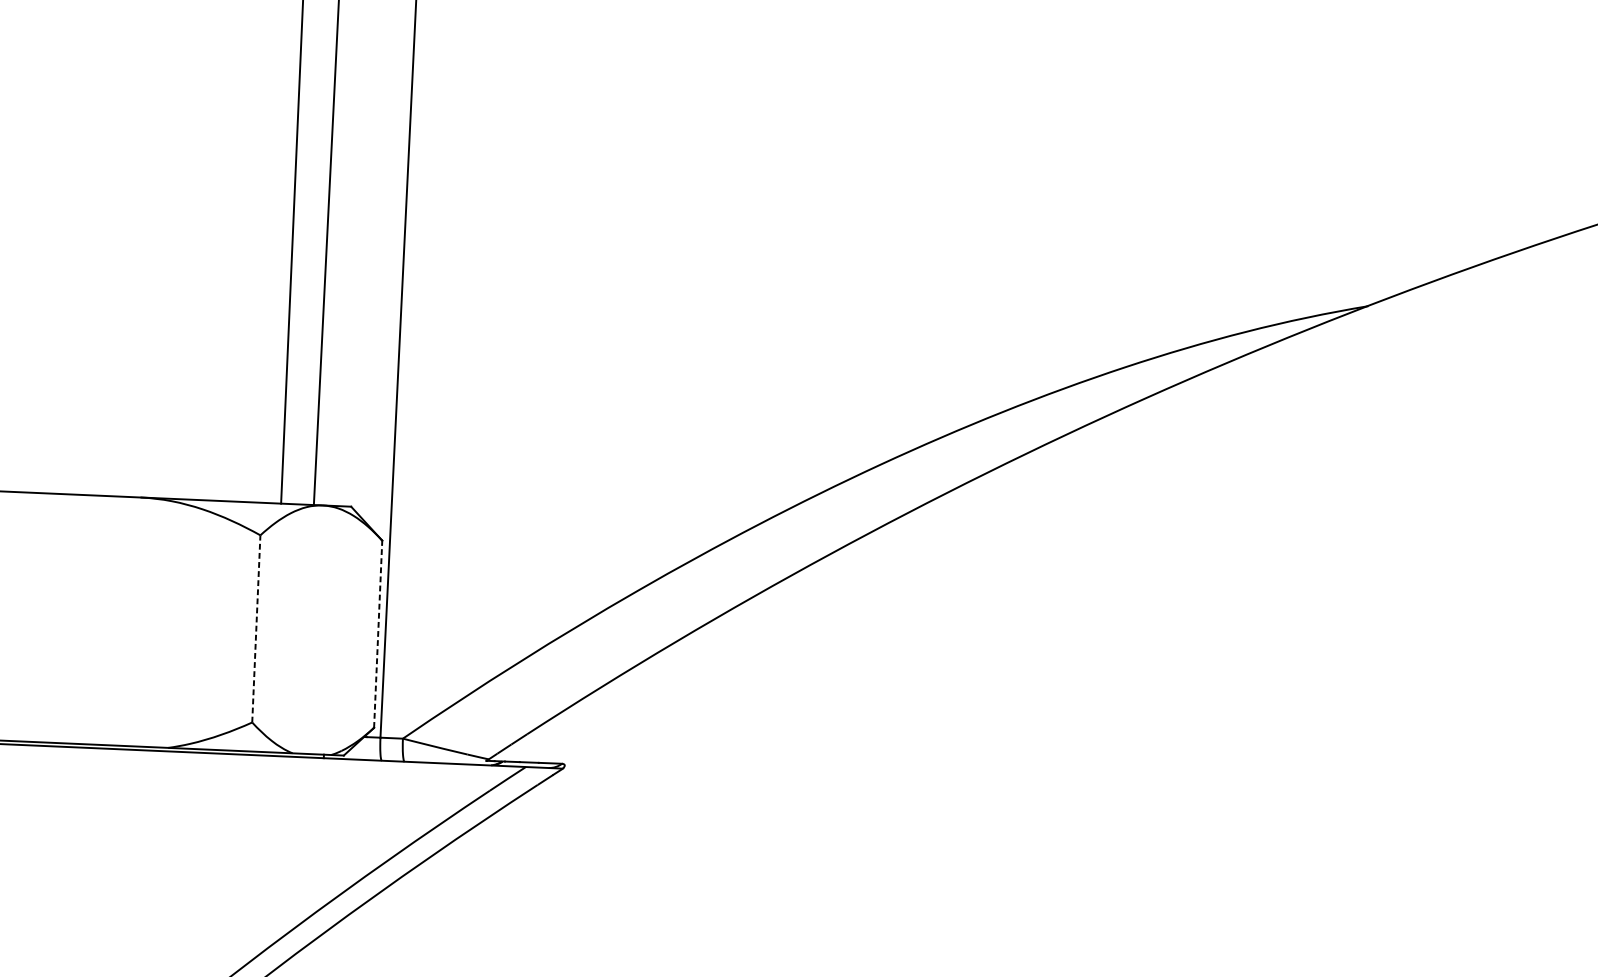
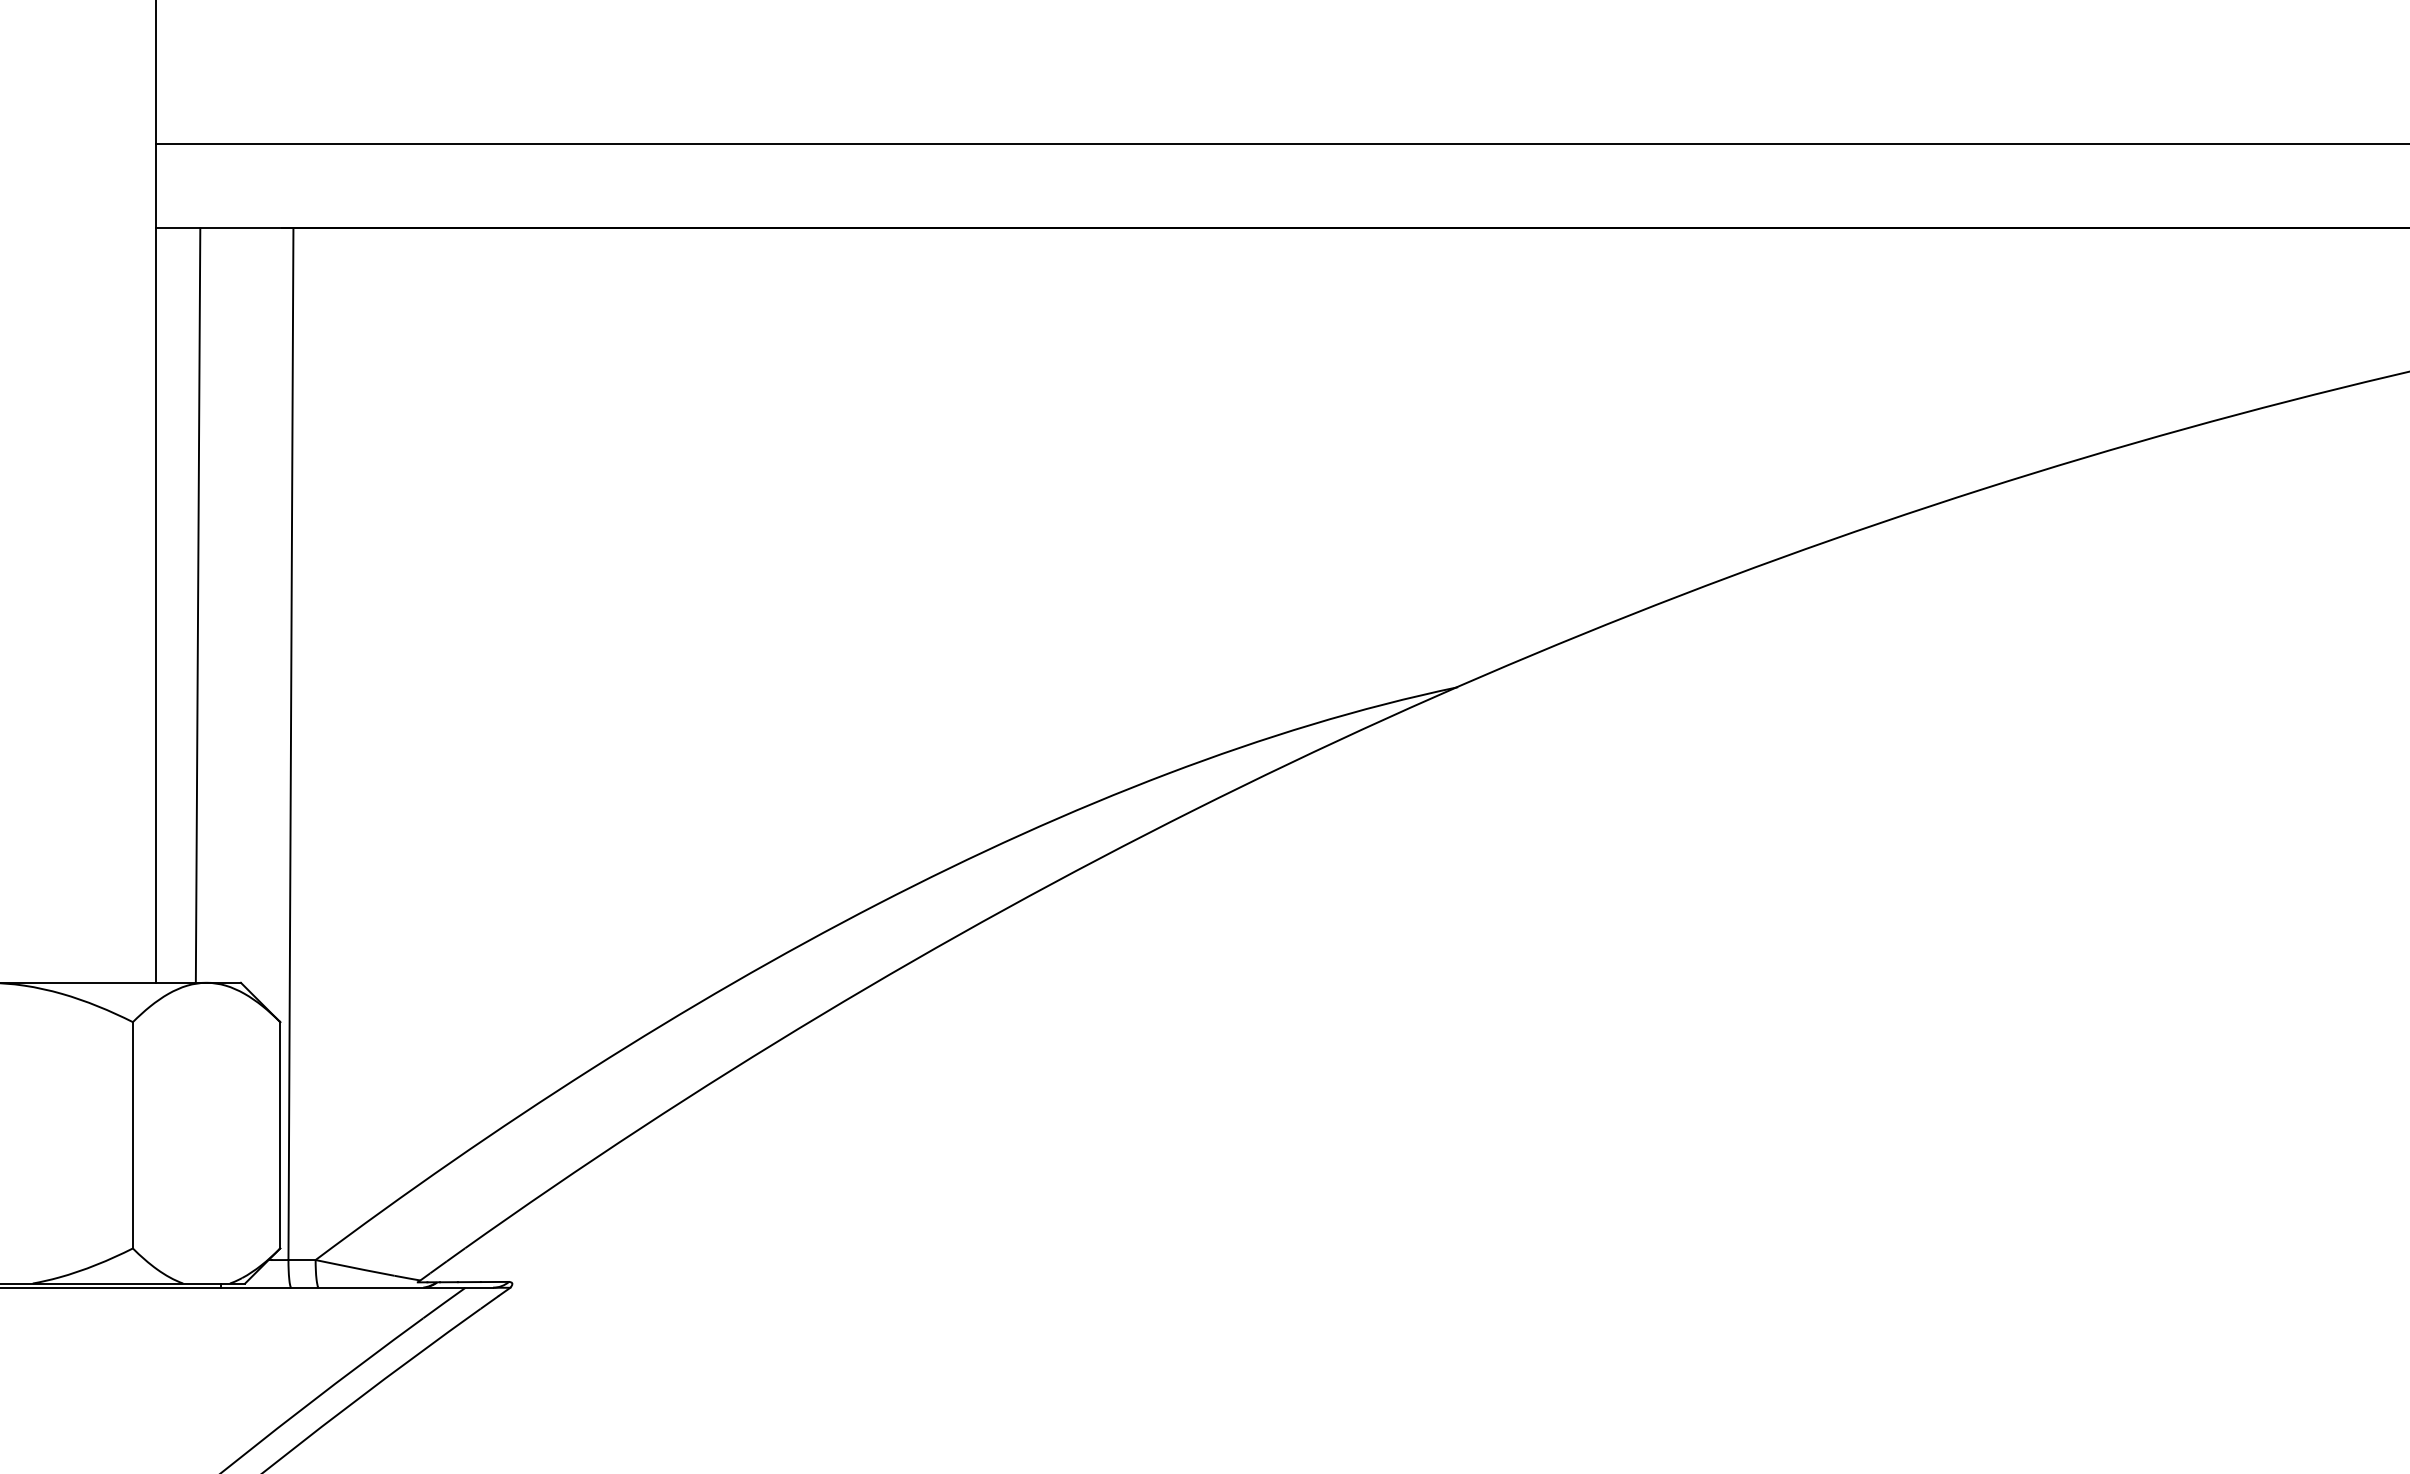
line: (256, 628) -> (132, 1134), dashed -> solid
line: (378, 633) -> (280, 1134), dashed -> solid

